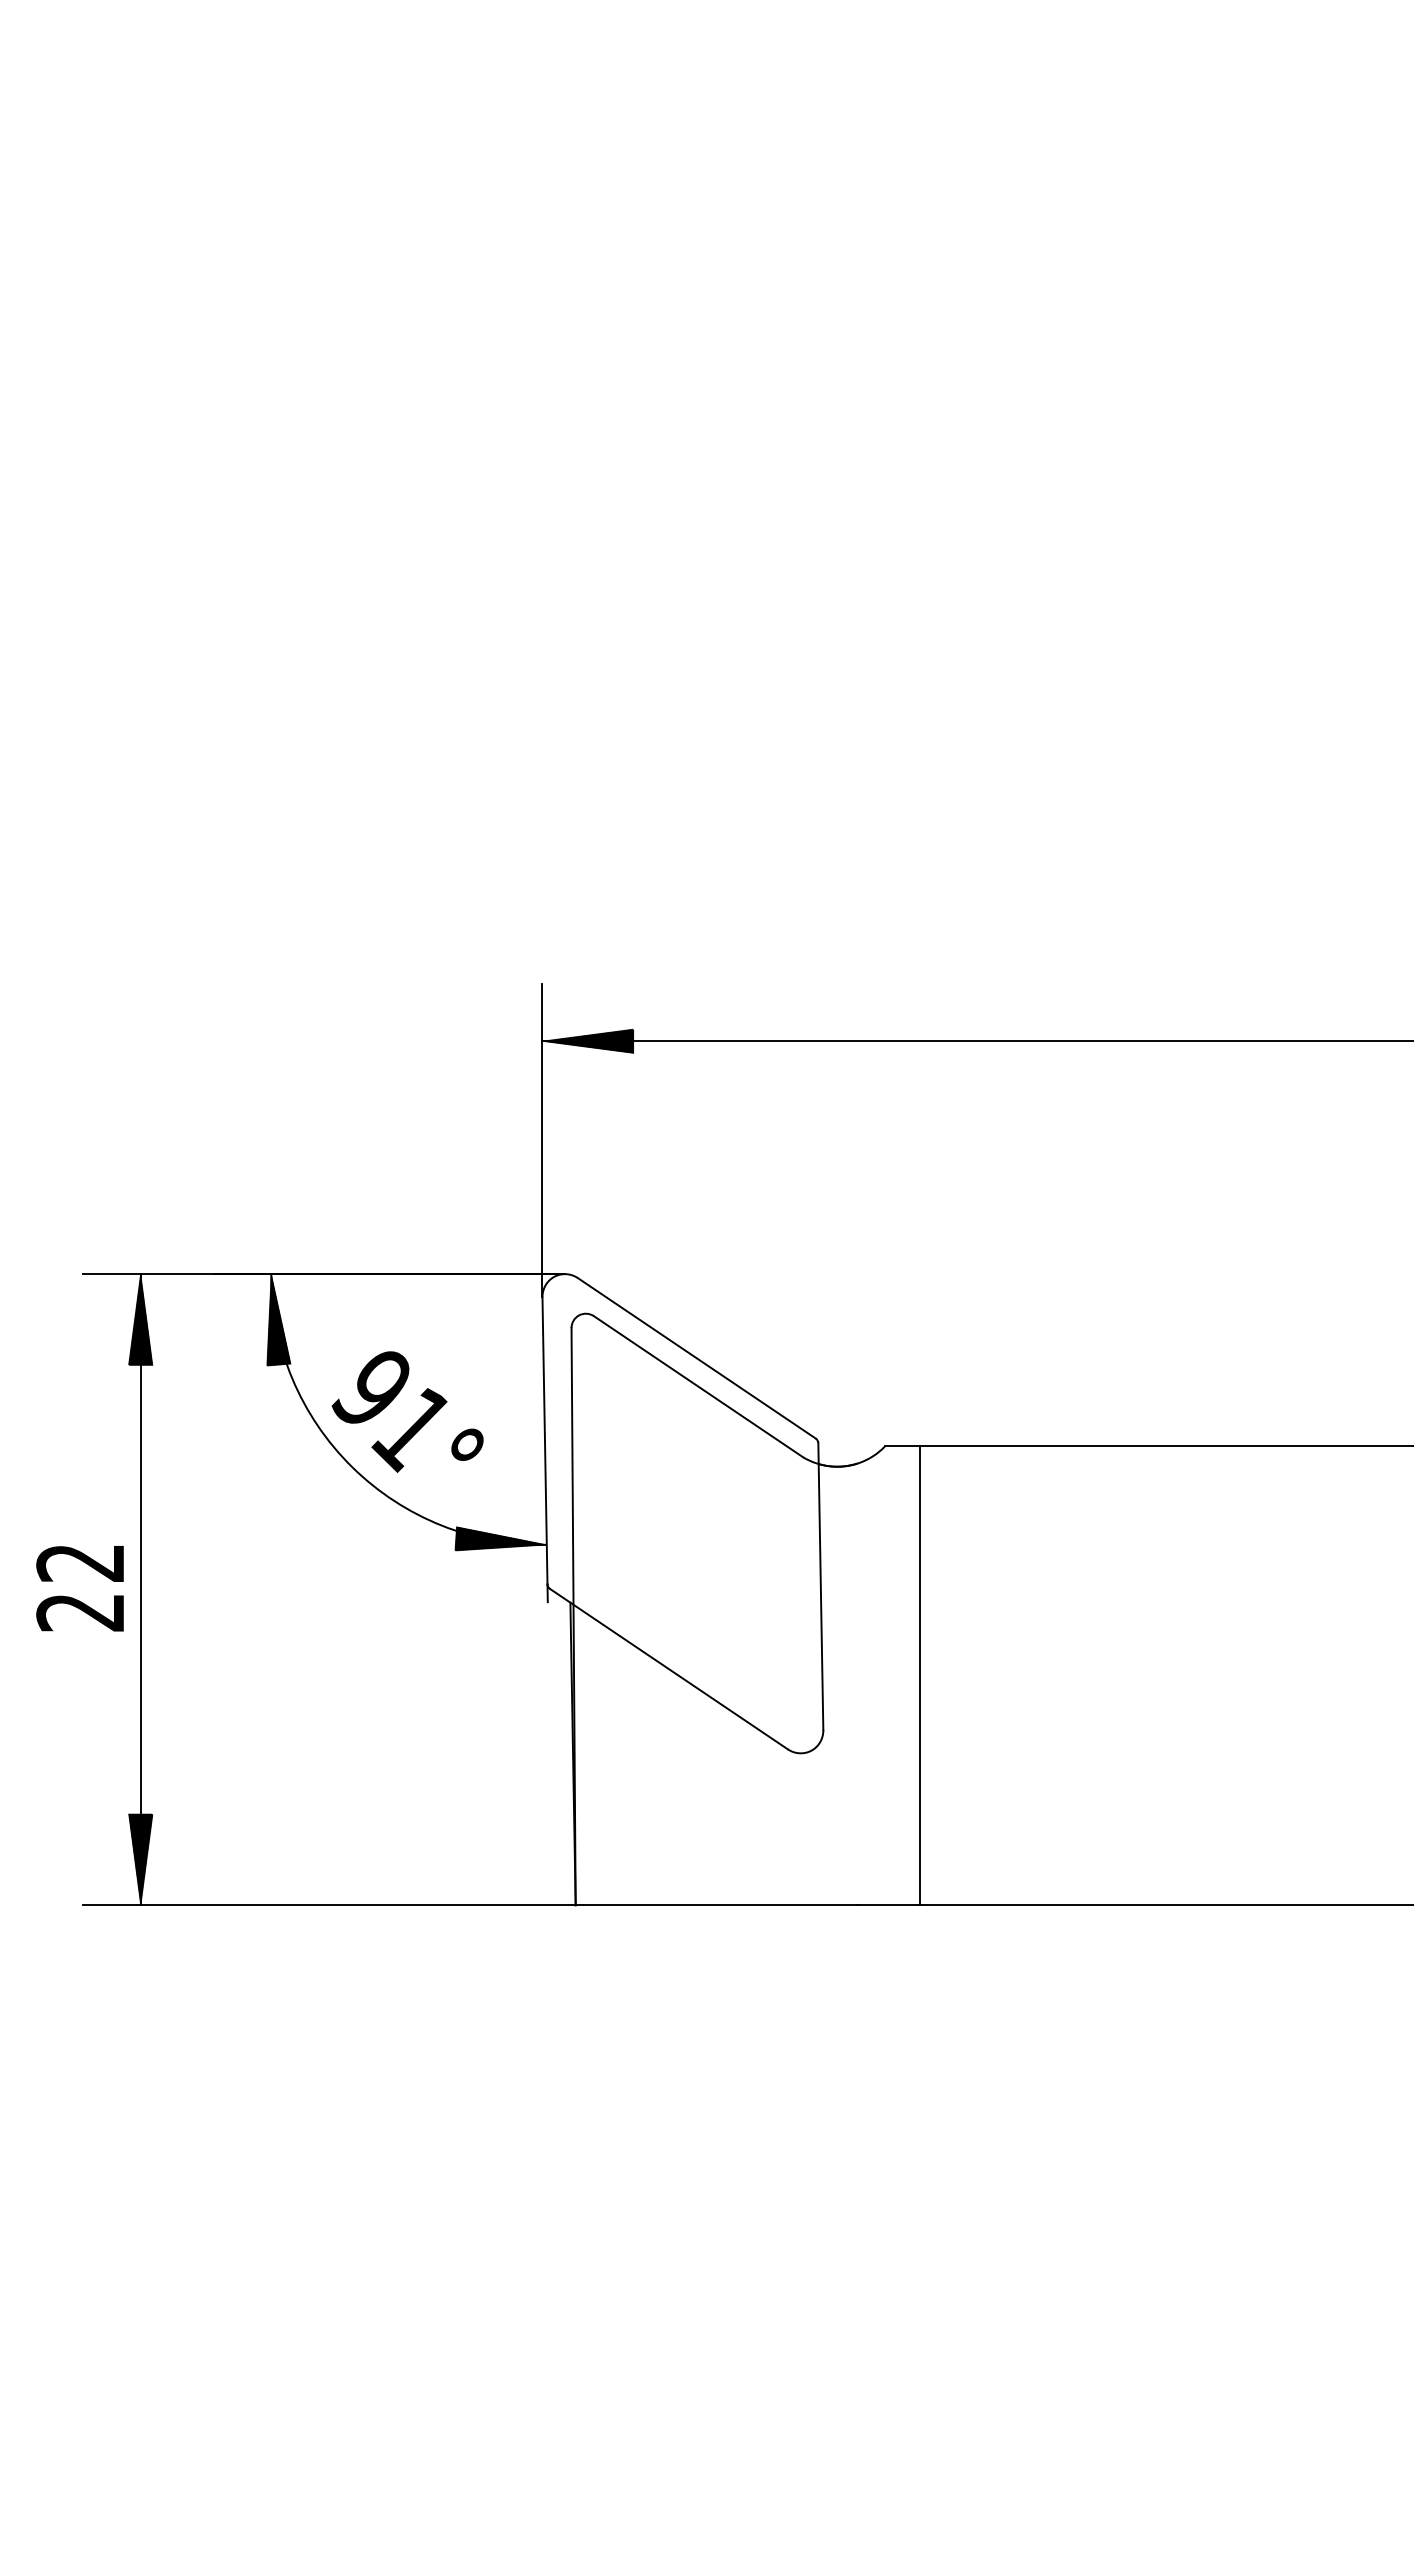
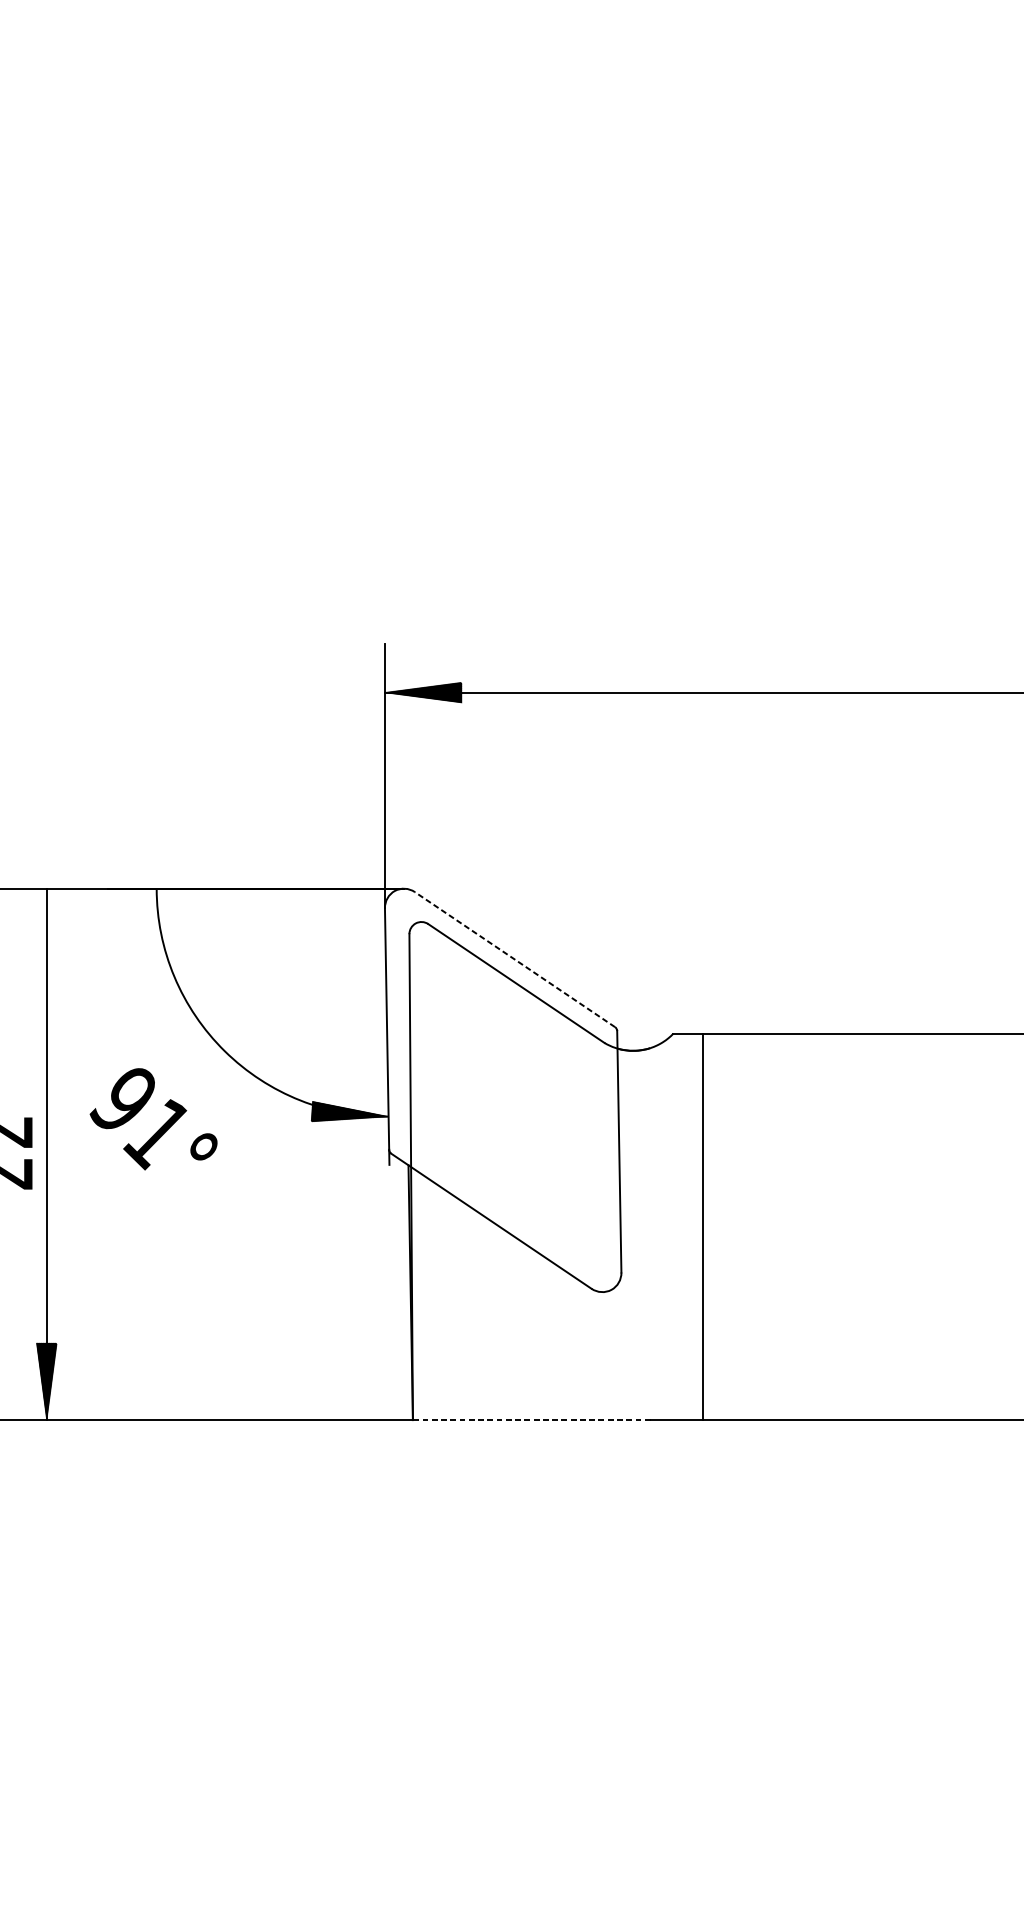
hatch: (140, 1319) -> (46, 926), removed
hatch: (278, 1319) -> (162, 926), removed
line: (696, 1358) -> (514, 959), solid -> dashed
text: (407, 1411) -> (153, 1118), moved
line: (716, 1905) -> (531, 1420), solid -> dashed

